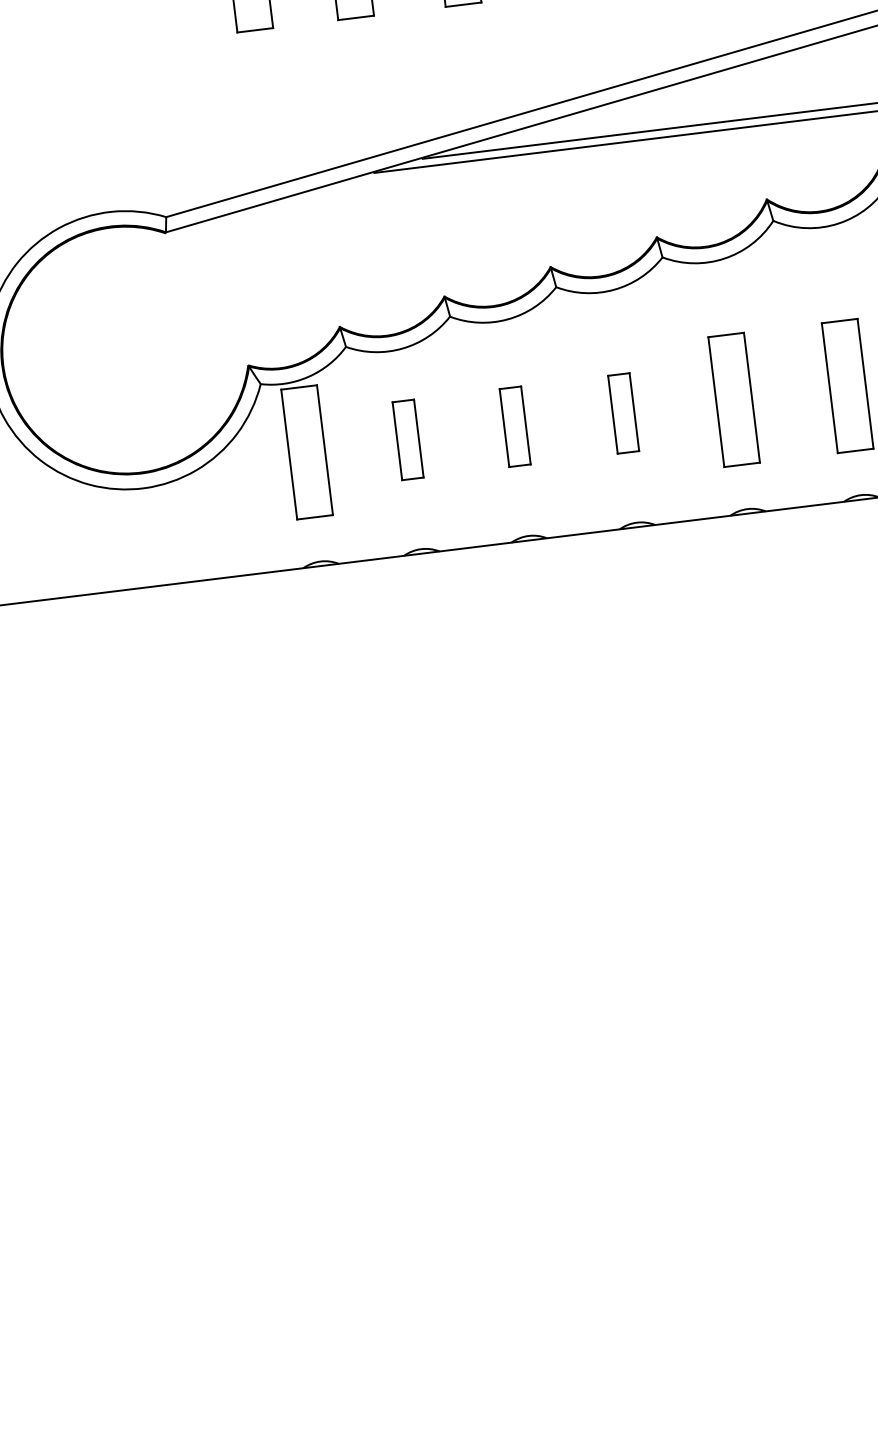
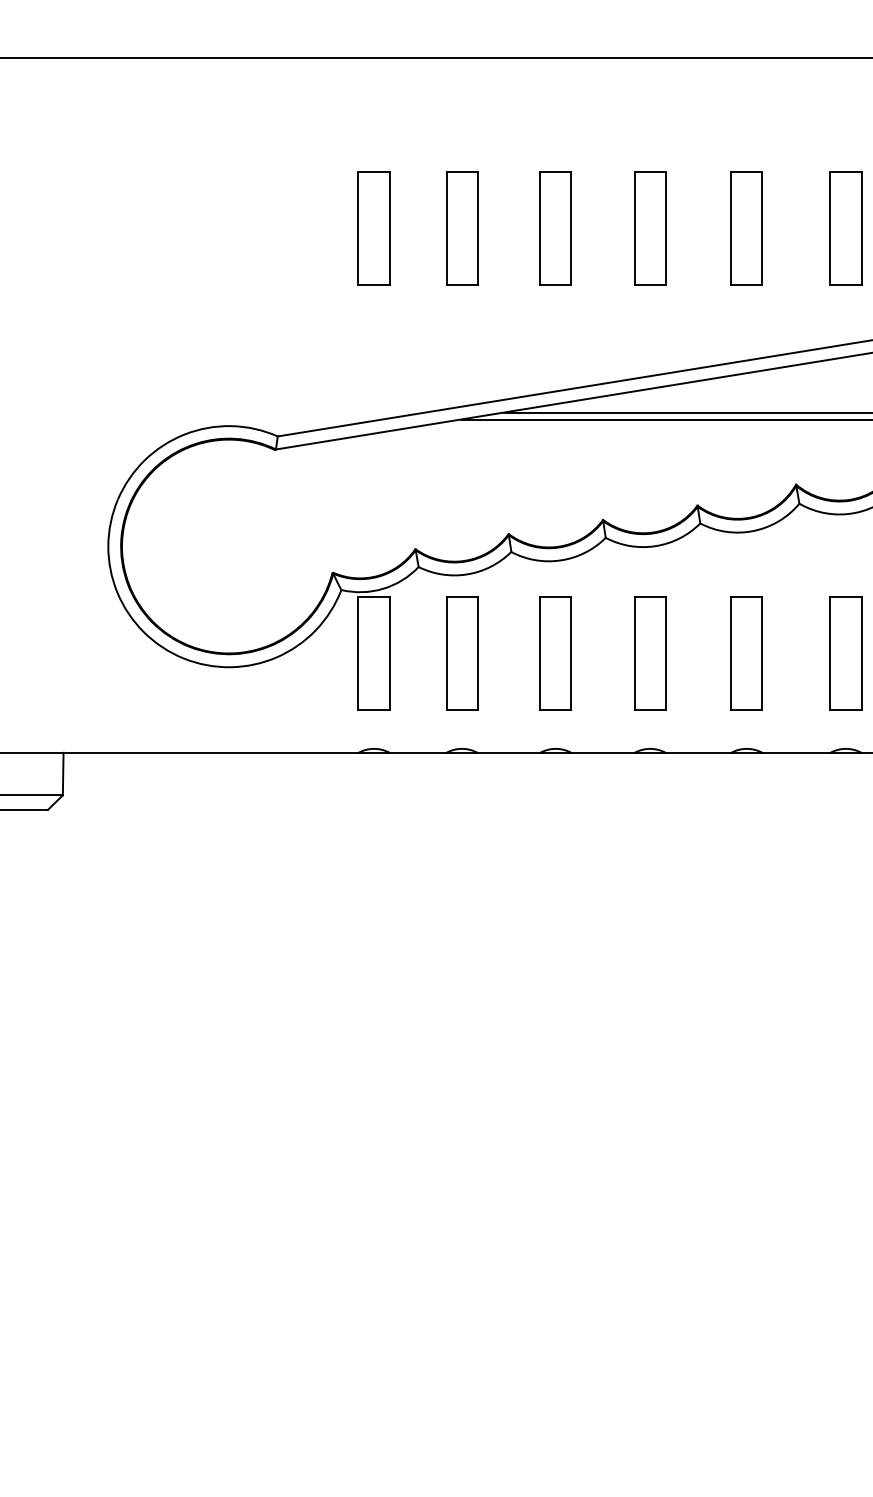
part: (623, 413) -> (650, 653), size x1.67
part: (514, 426) -> (555, 653), size x1.67
part: (408, 439) -> (462, 653), size x1.67

